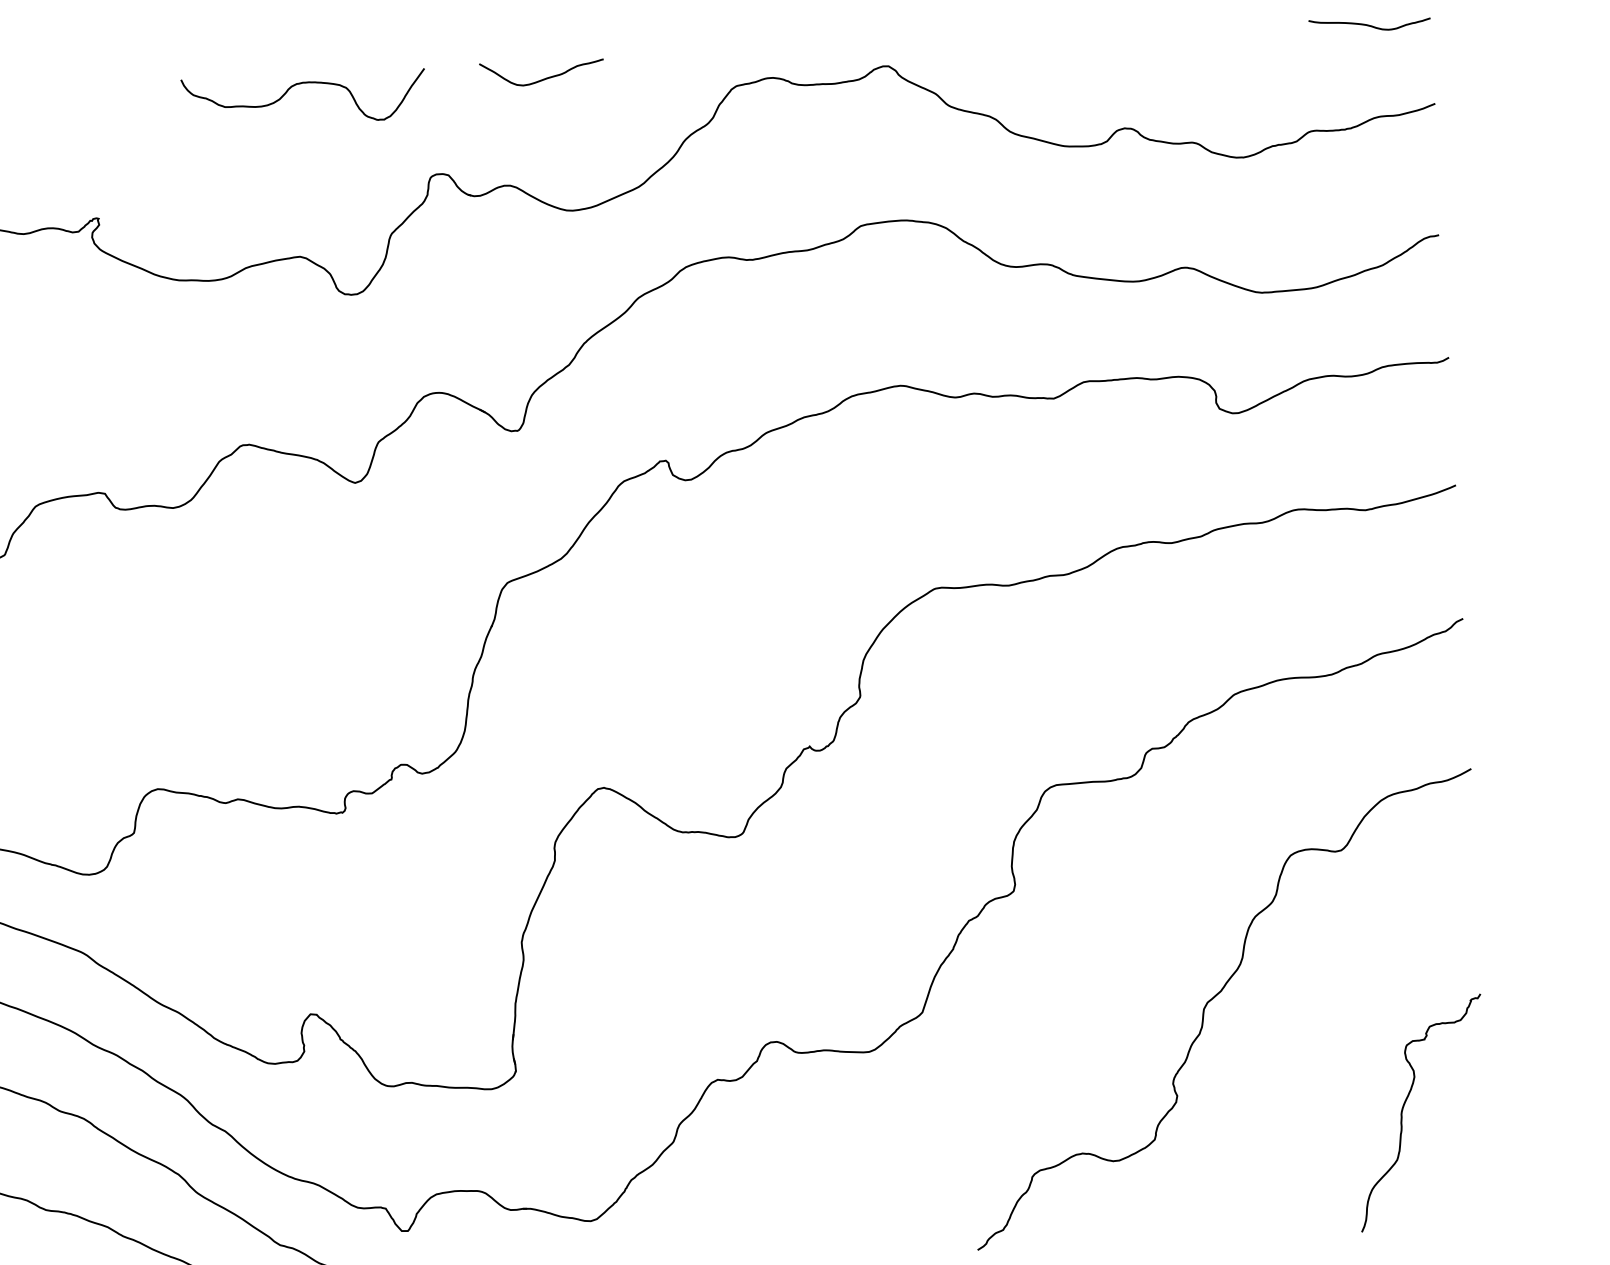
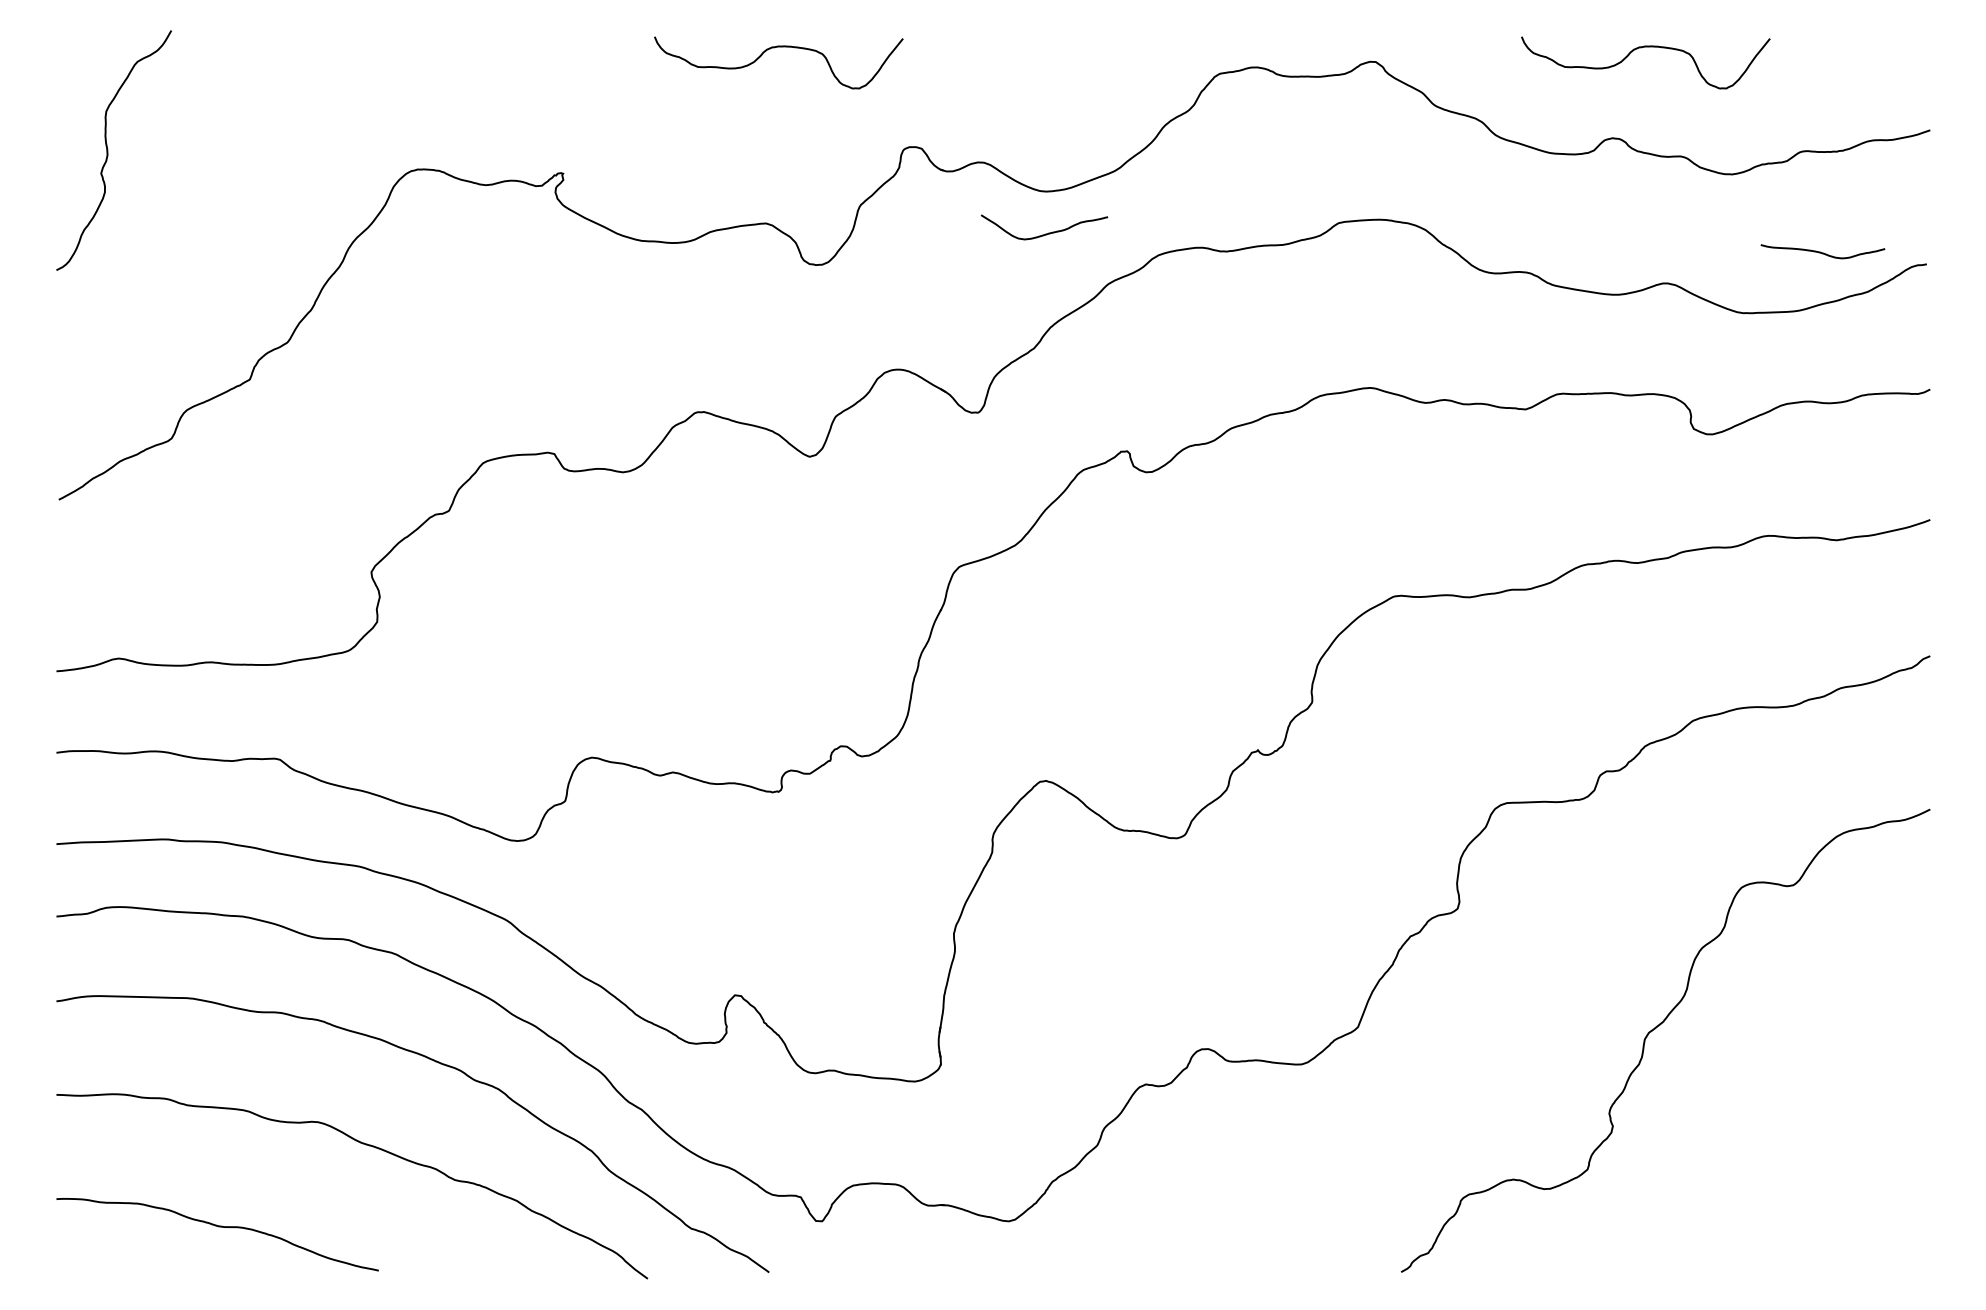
curve: (1369, 25) -> (1822, 252), moved
curve: (1148, 38) -> (1641, 48), added
curve: (543, 78) -> (1045, 233), moved
curve: (1404, 1106) -> (1843, 1149), removed

